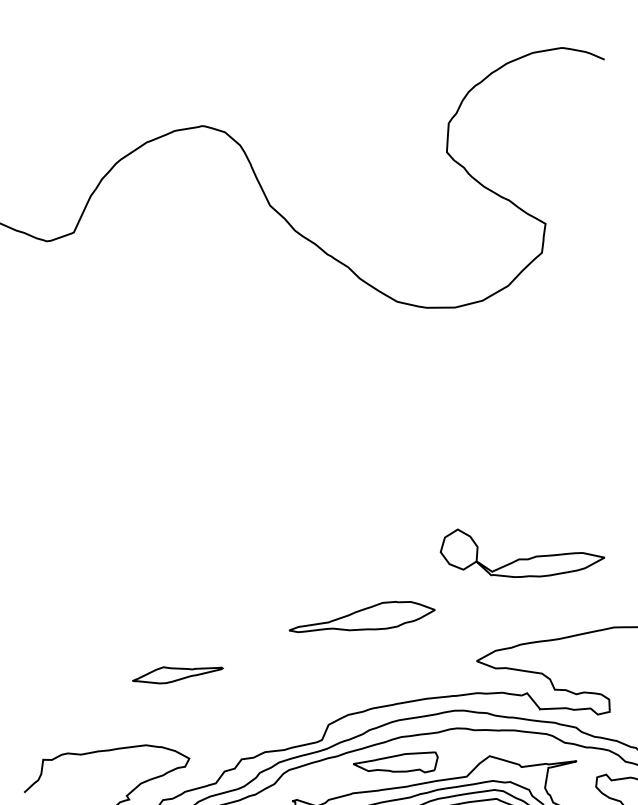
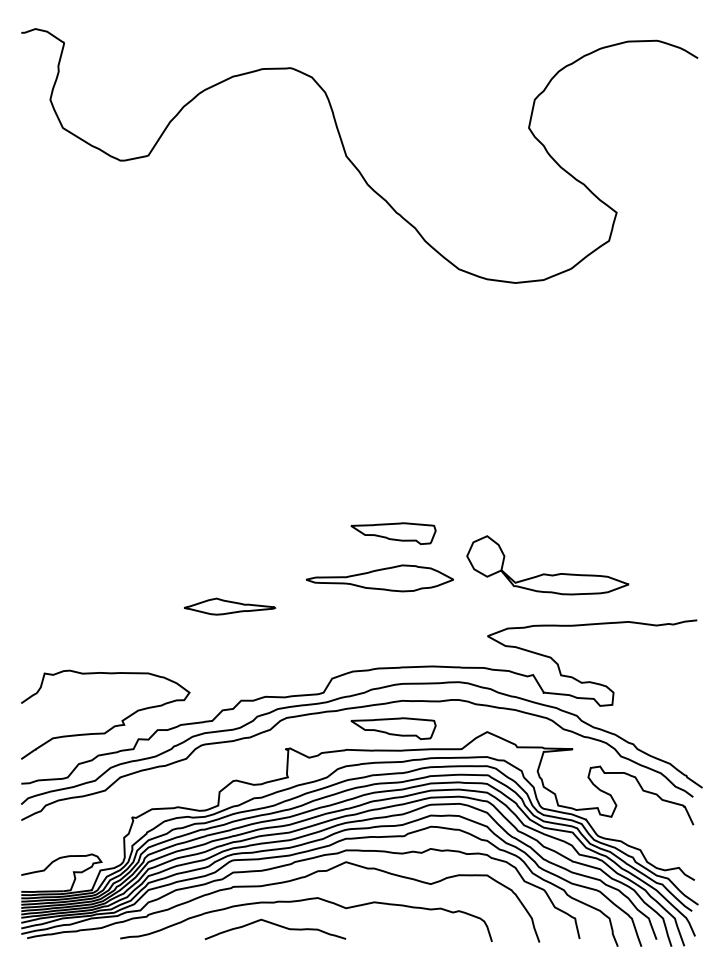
part: (522, 558) -> (547, 573), moved
part: (369, 572) -> (393, 533), added
part: (178, 673) -> (230, 606), moved

